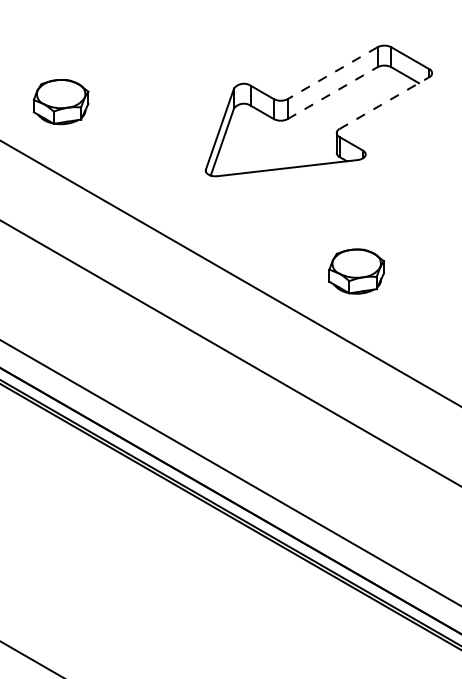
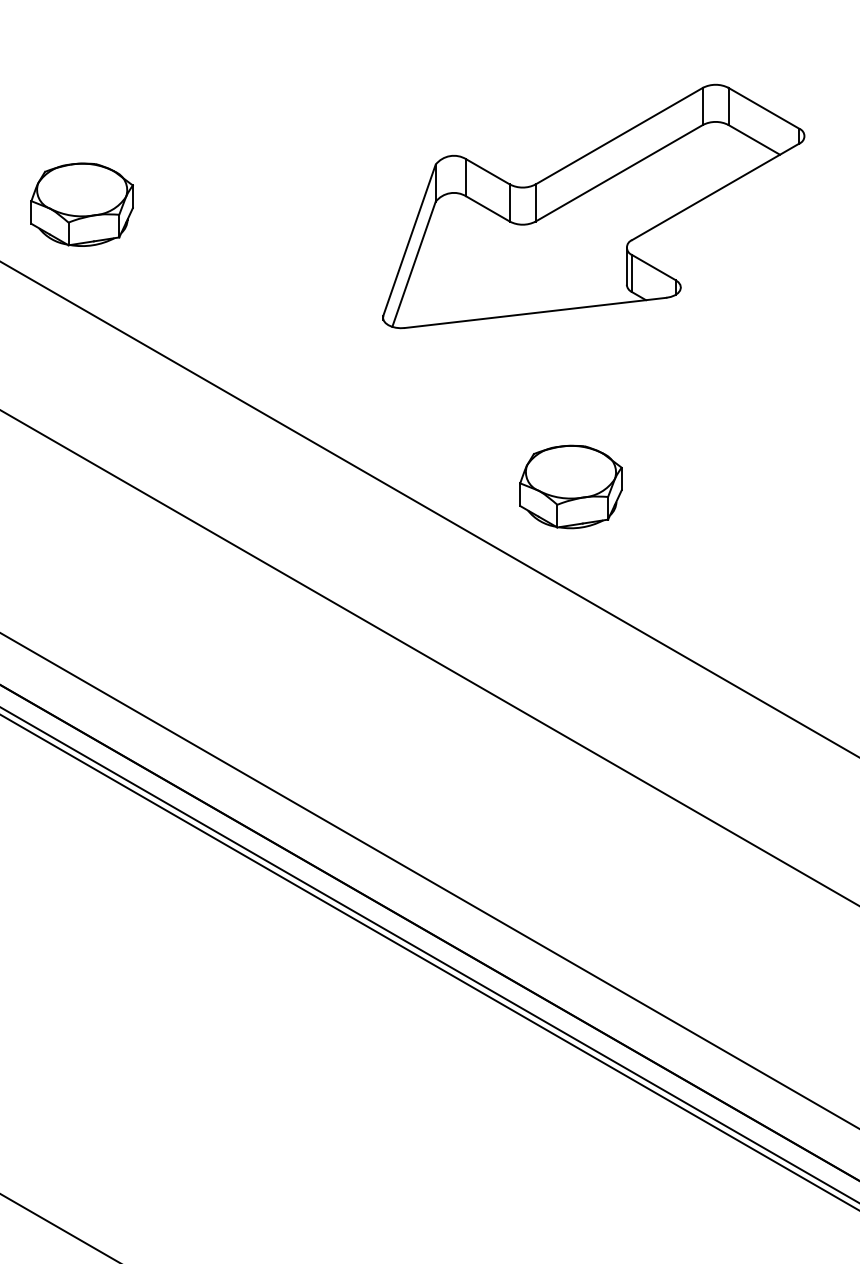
line: (332, 73) -> (618, 136), dashed -> solid
line: (332, 93) -> (618, 173), dashed -> solid
part: (60, 102) -> (80, 205), moved
line: (384, 103) -> (715, 192), dashed -> solid
part: (356, 271) -> (570, 486), moved

